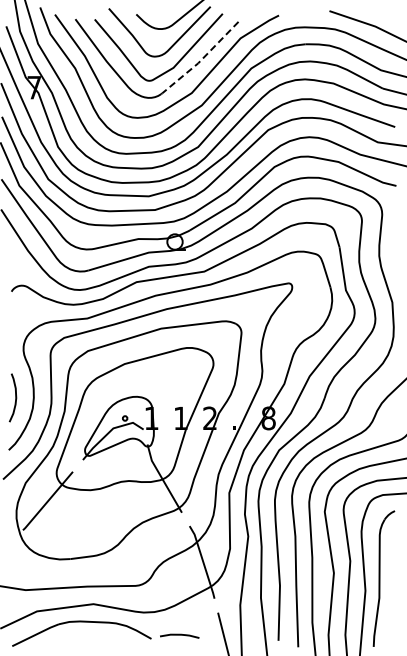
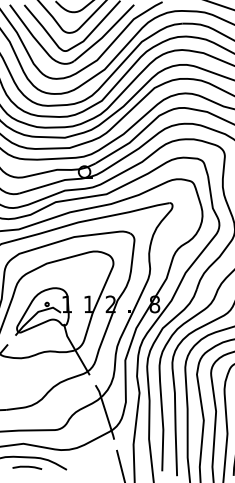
line: (202, 59) -> (105, 35), dashed -> solid
curve: (179, 635) -> (27, 467), moved

